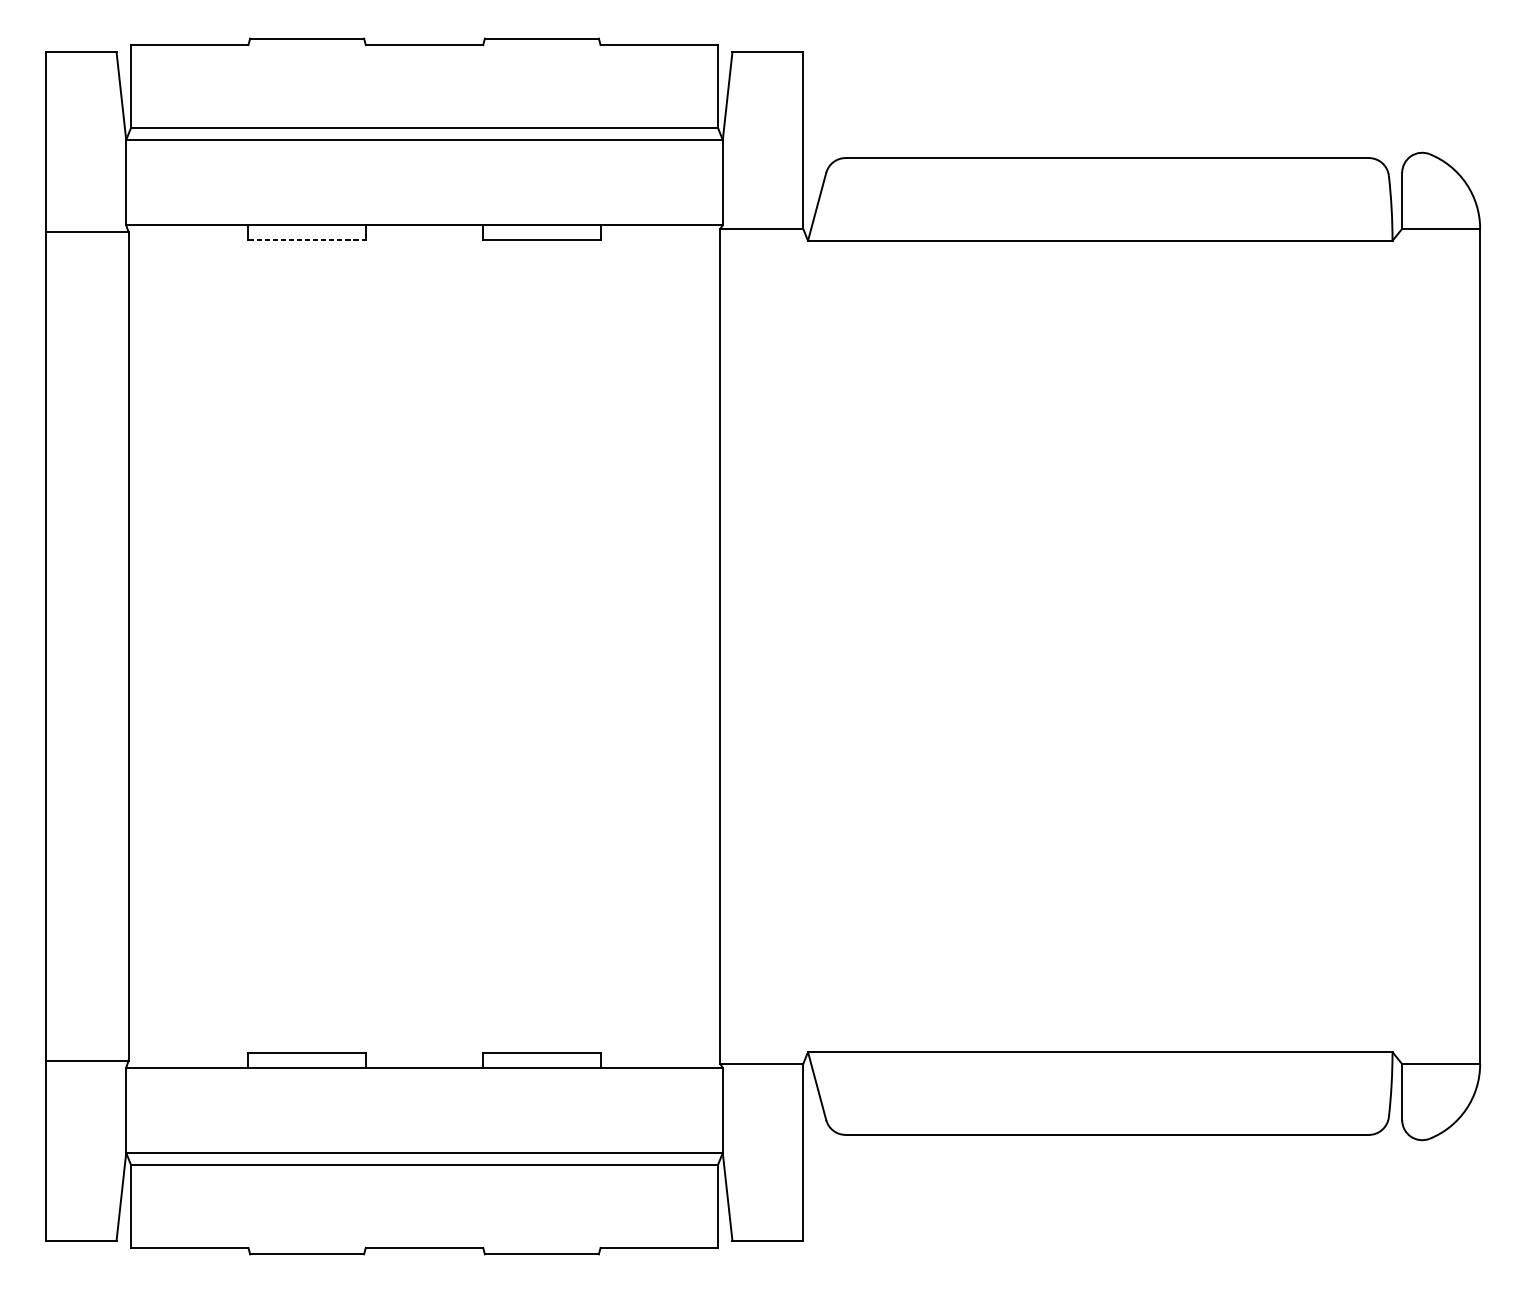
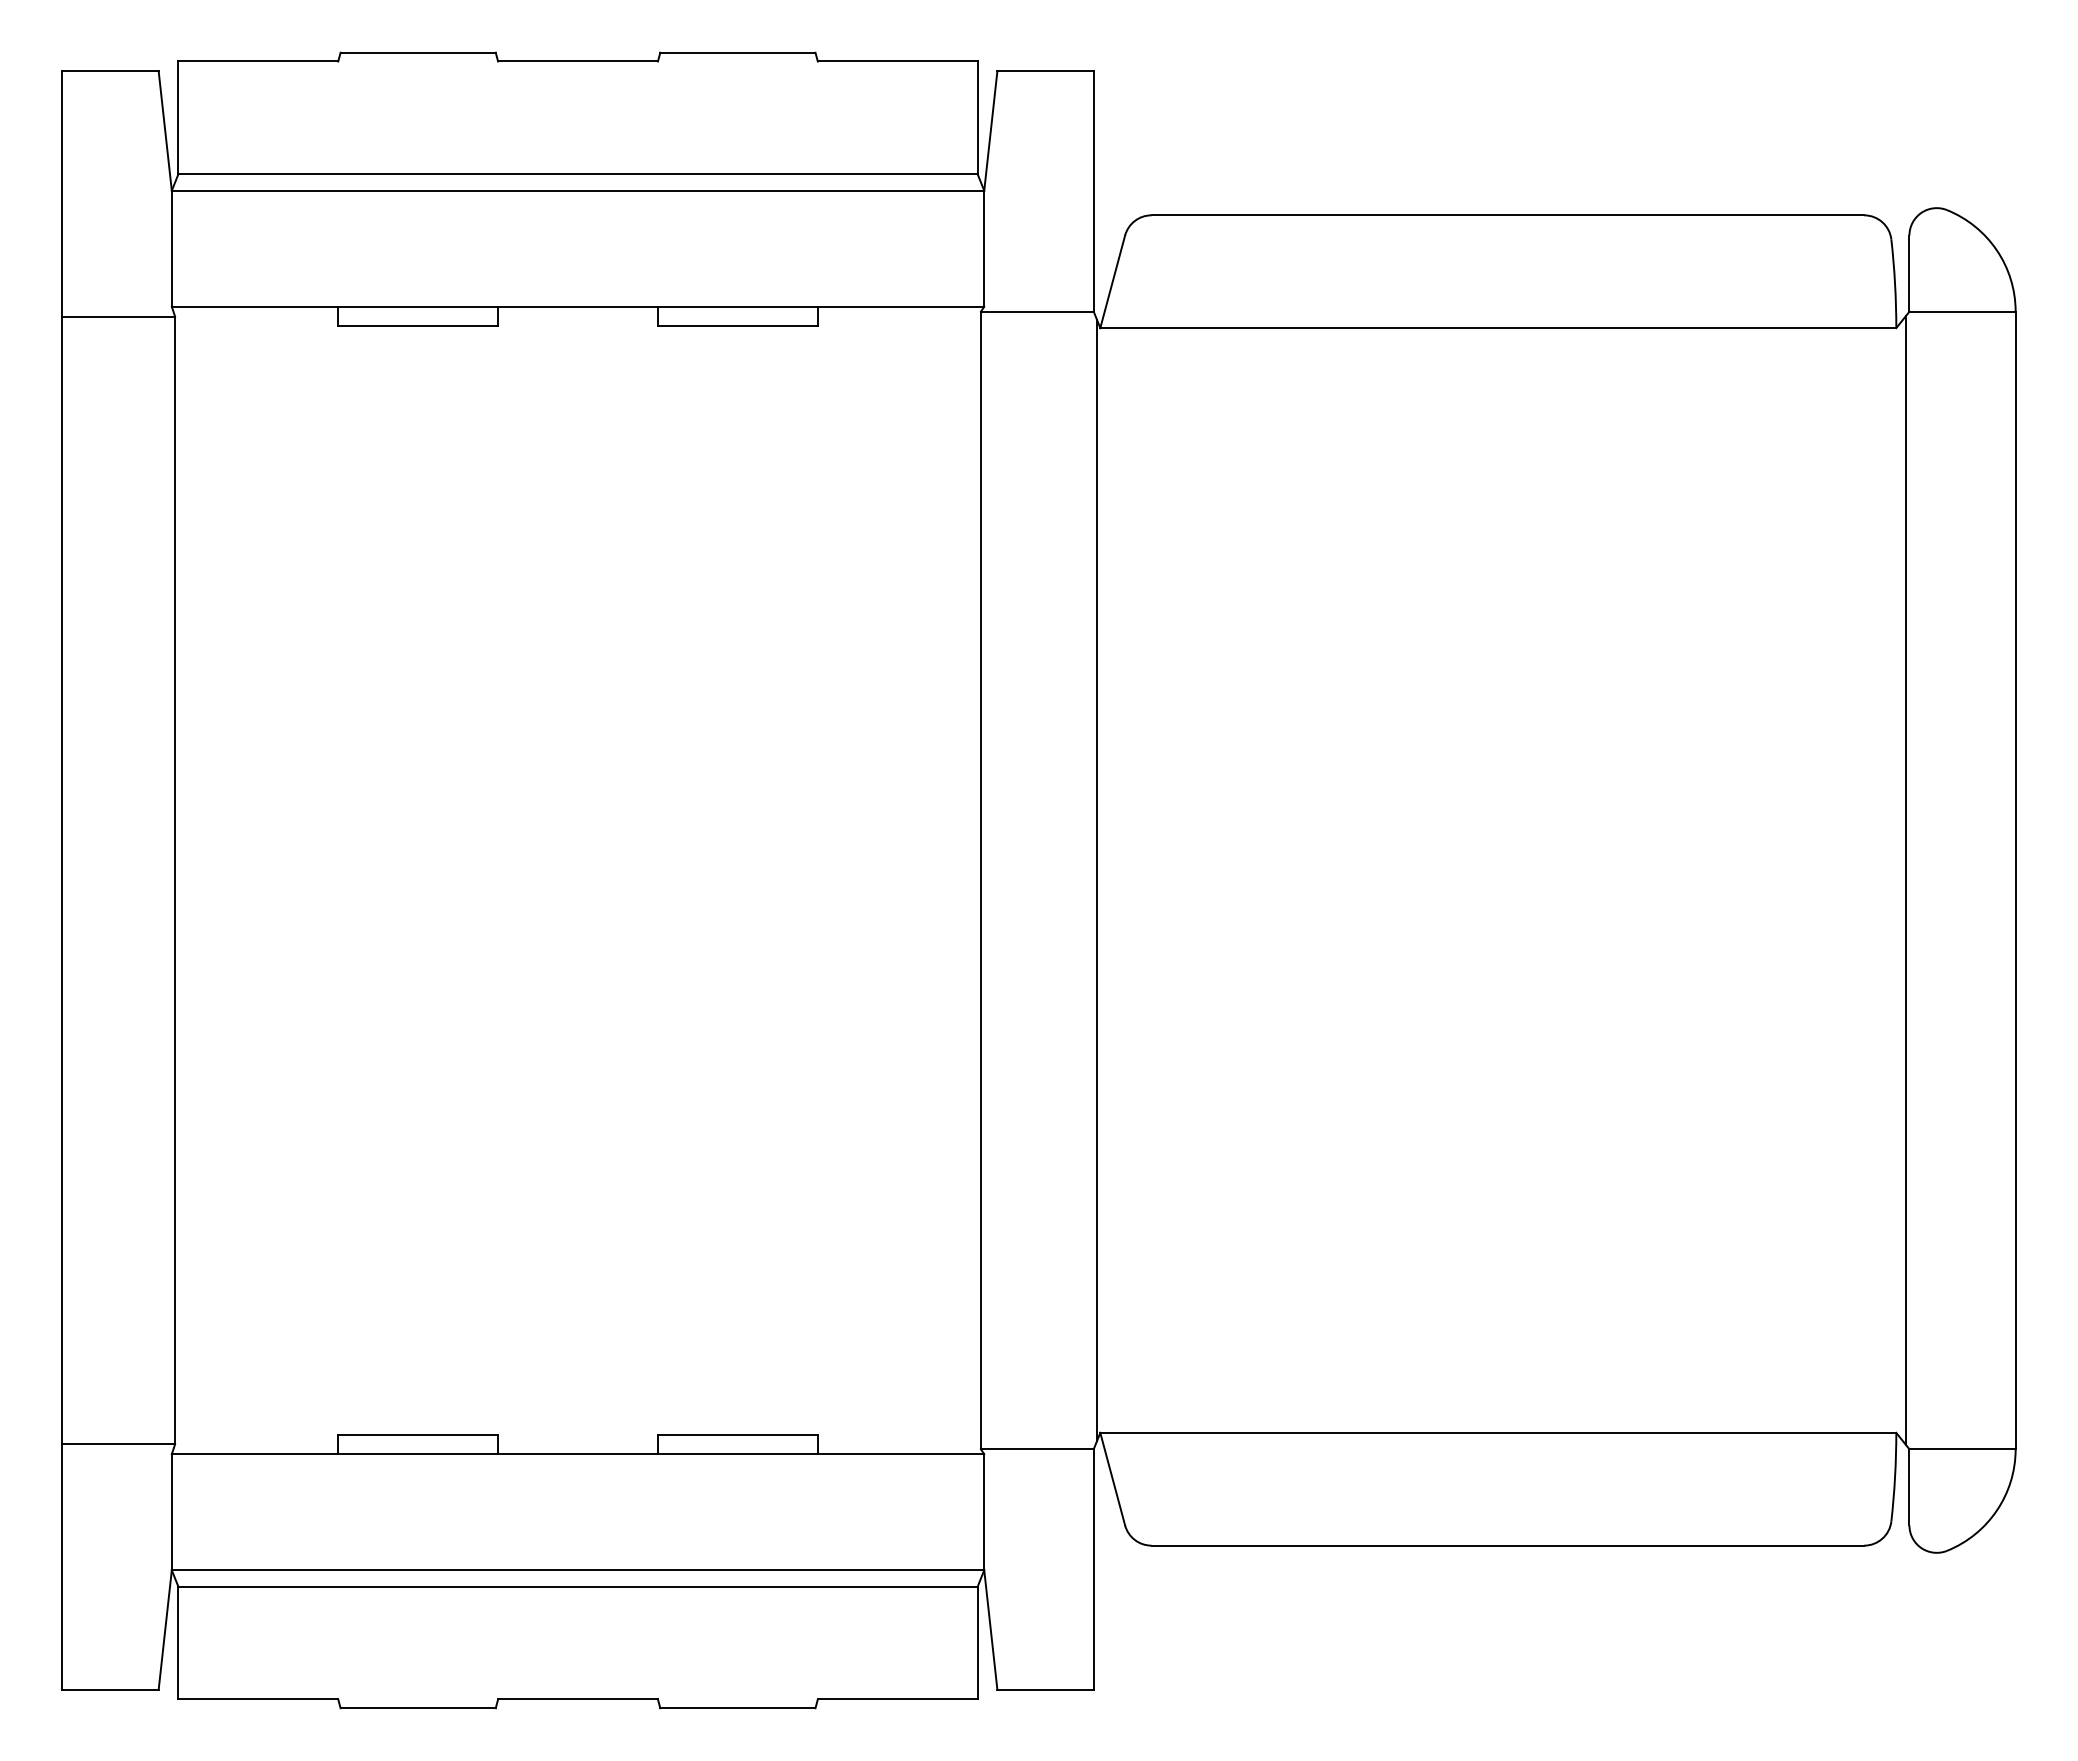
line: (307, 239) -> (418, 326), dashed -> solid
line: (805, 646) -> (1097, 880), added
line: (1400, 646) -> (1906, 880), added

